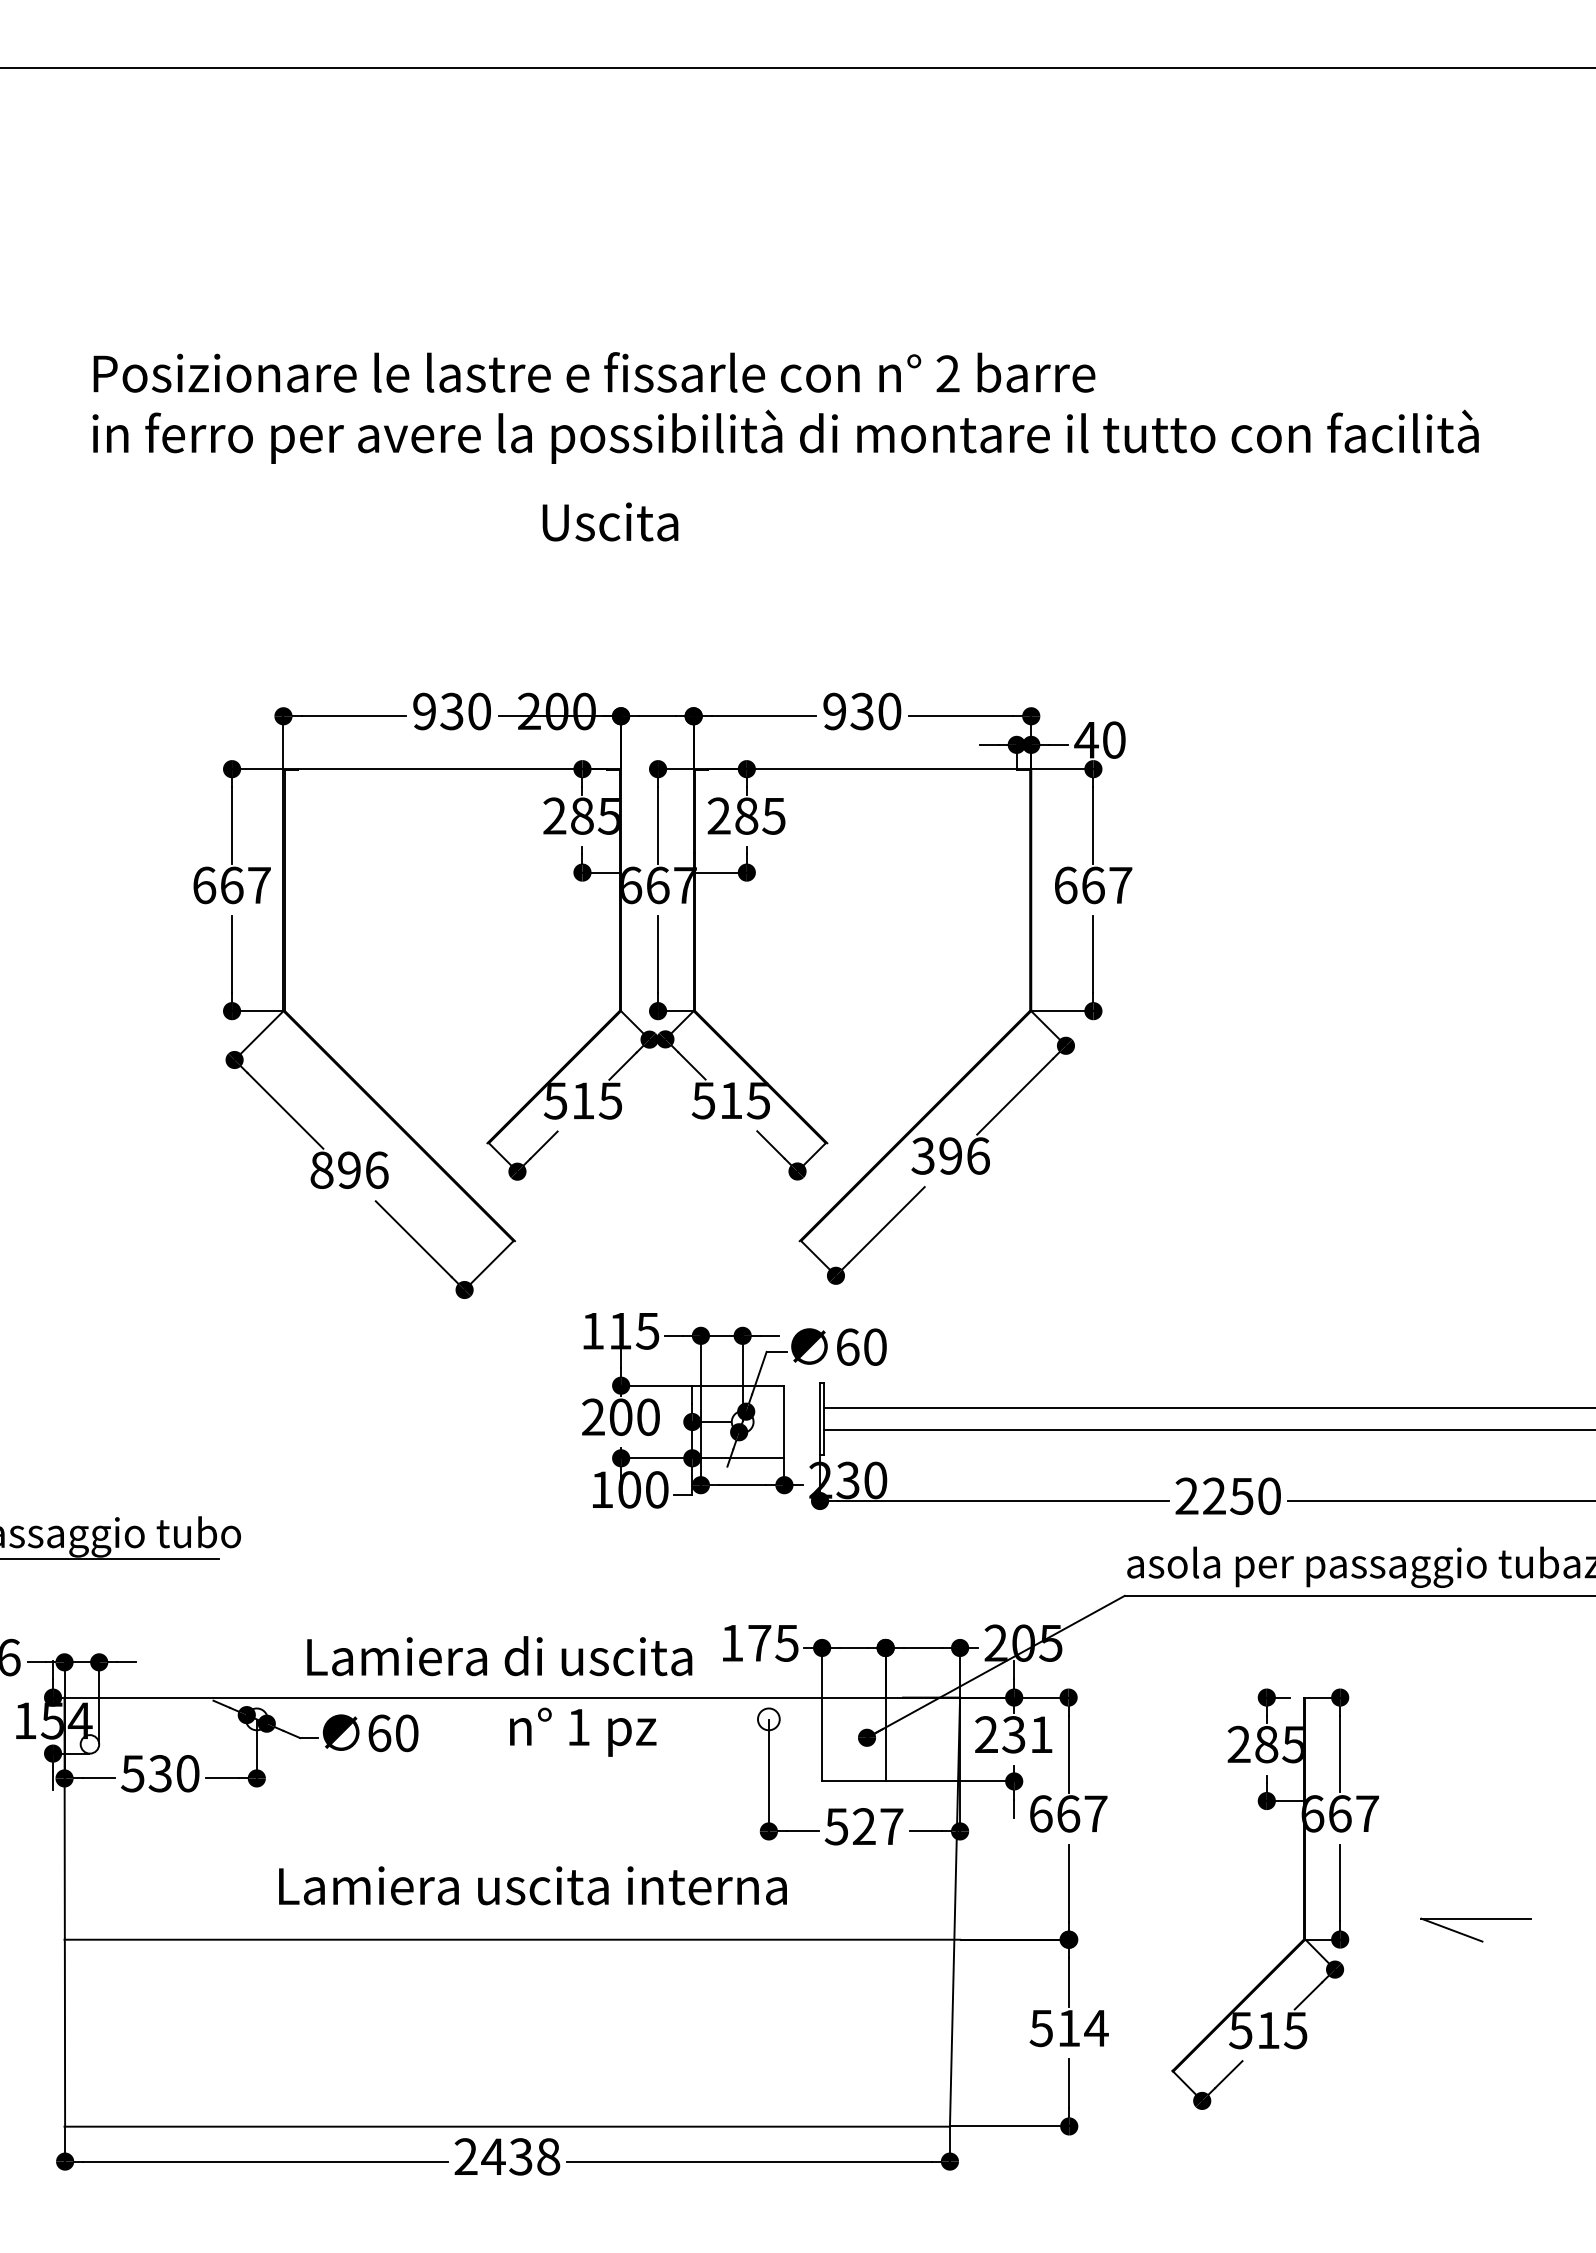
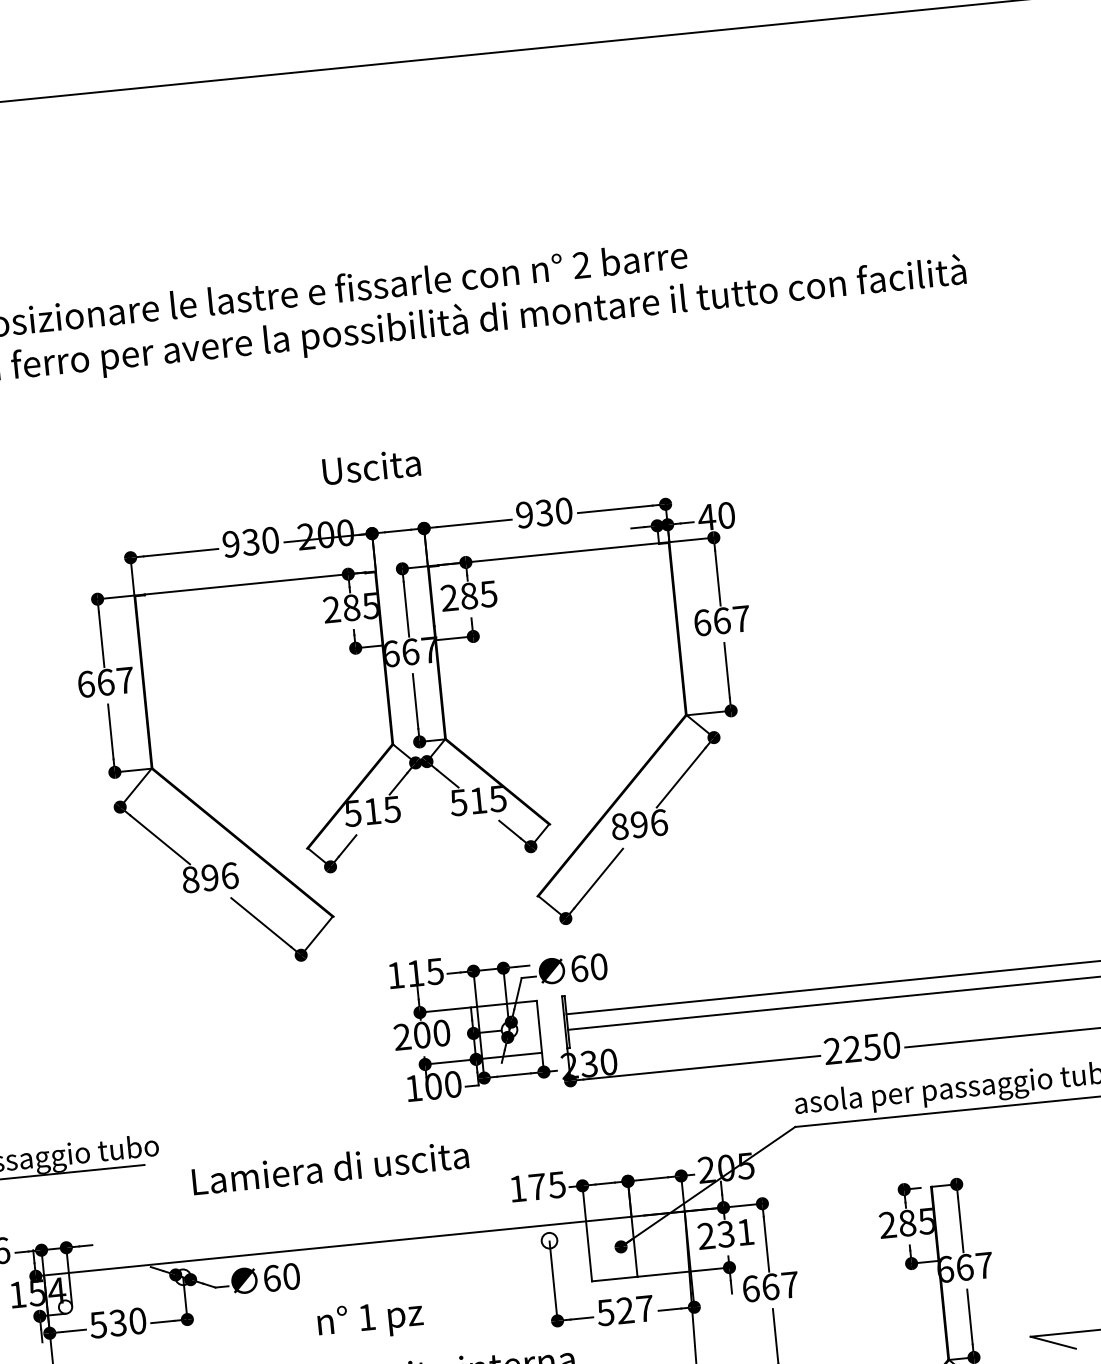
text: (610, 521) -> (371, 466), moved
text: (922, 1155) -> (619, 826), 396 -> 896
text: (499, 1656) -> (330, 1168), moved
text: (583, 1731) -> (370, 1320), moved

